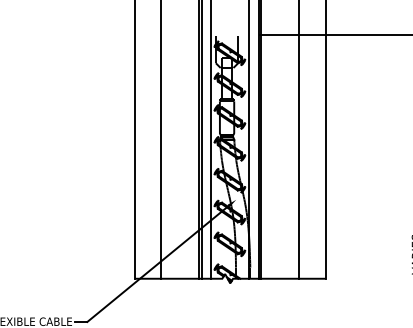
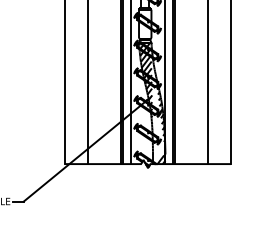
hatch: (234, 208) -> (151, 102), added

